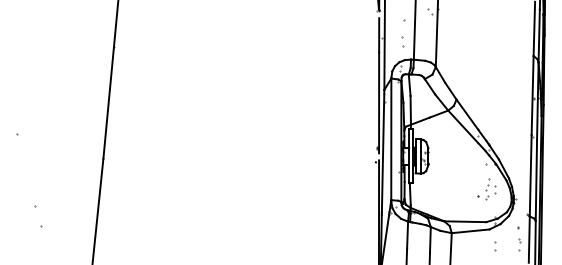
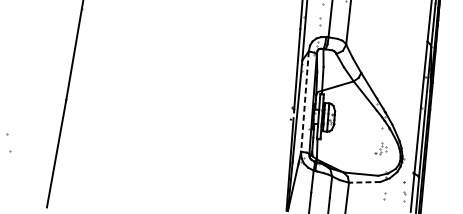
line: (391, 139) -> (305, 101), solid -> dashed
part: (486, 189) -> (380, 148), size x0.7
line: (470, 231) -> (364, 182), solid -> dashed

